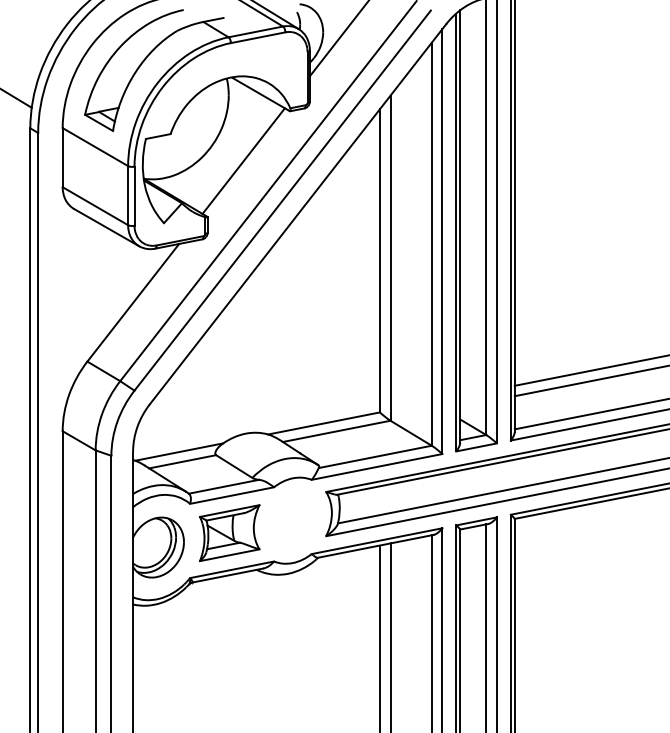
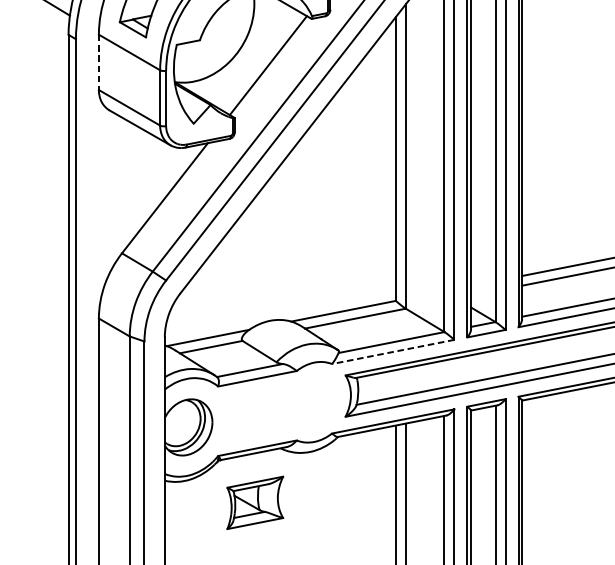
line: (62, 157) -> (98, 62), solid -> dashed
line: (377, 466) -> (393, 351), solid -> dashed
part: (229, 533) -> (255, 503), moved

